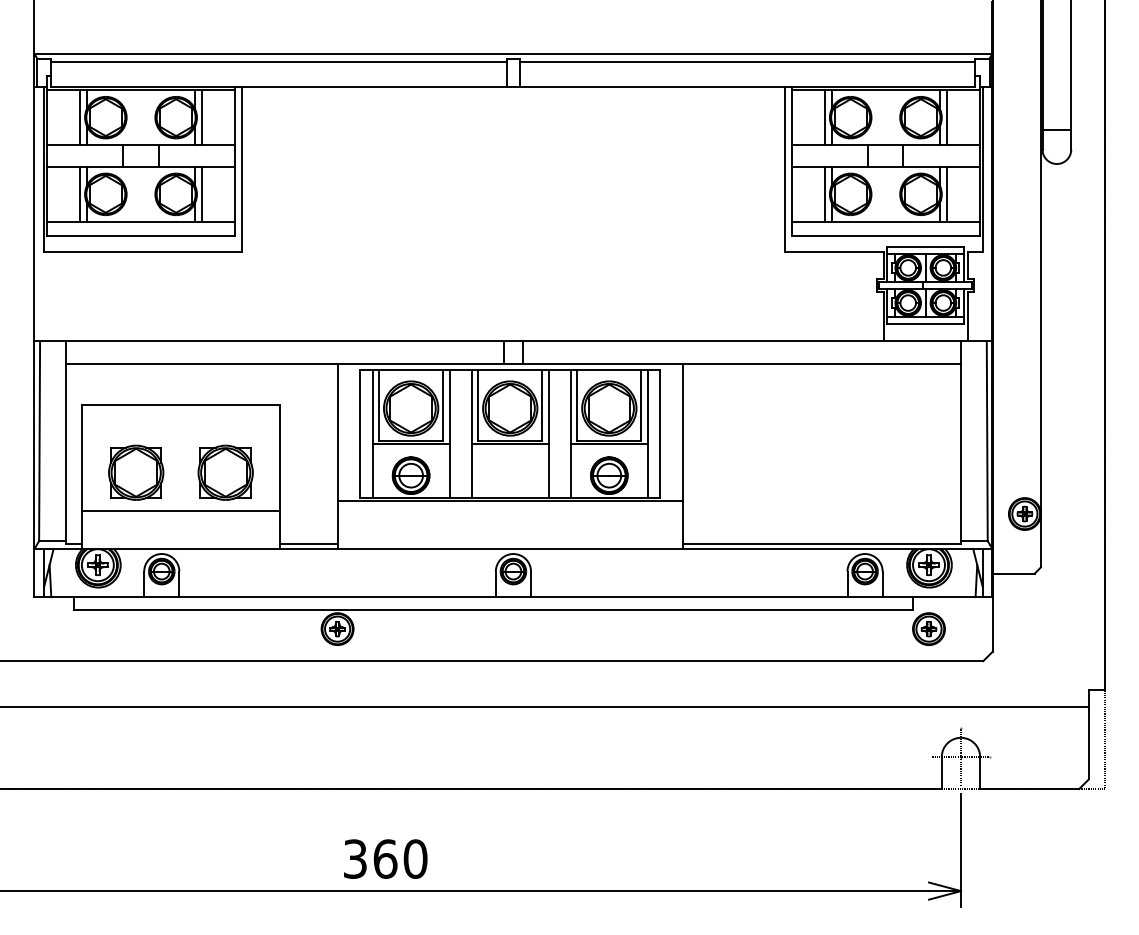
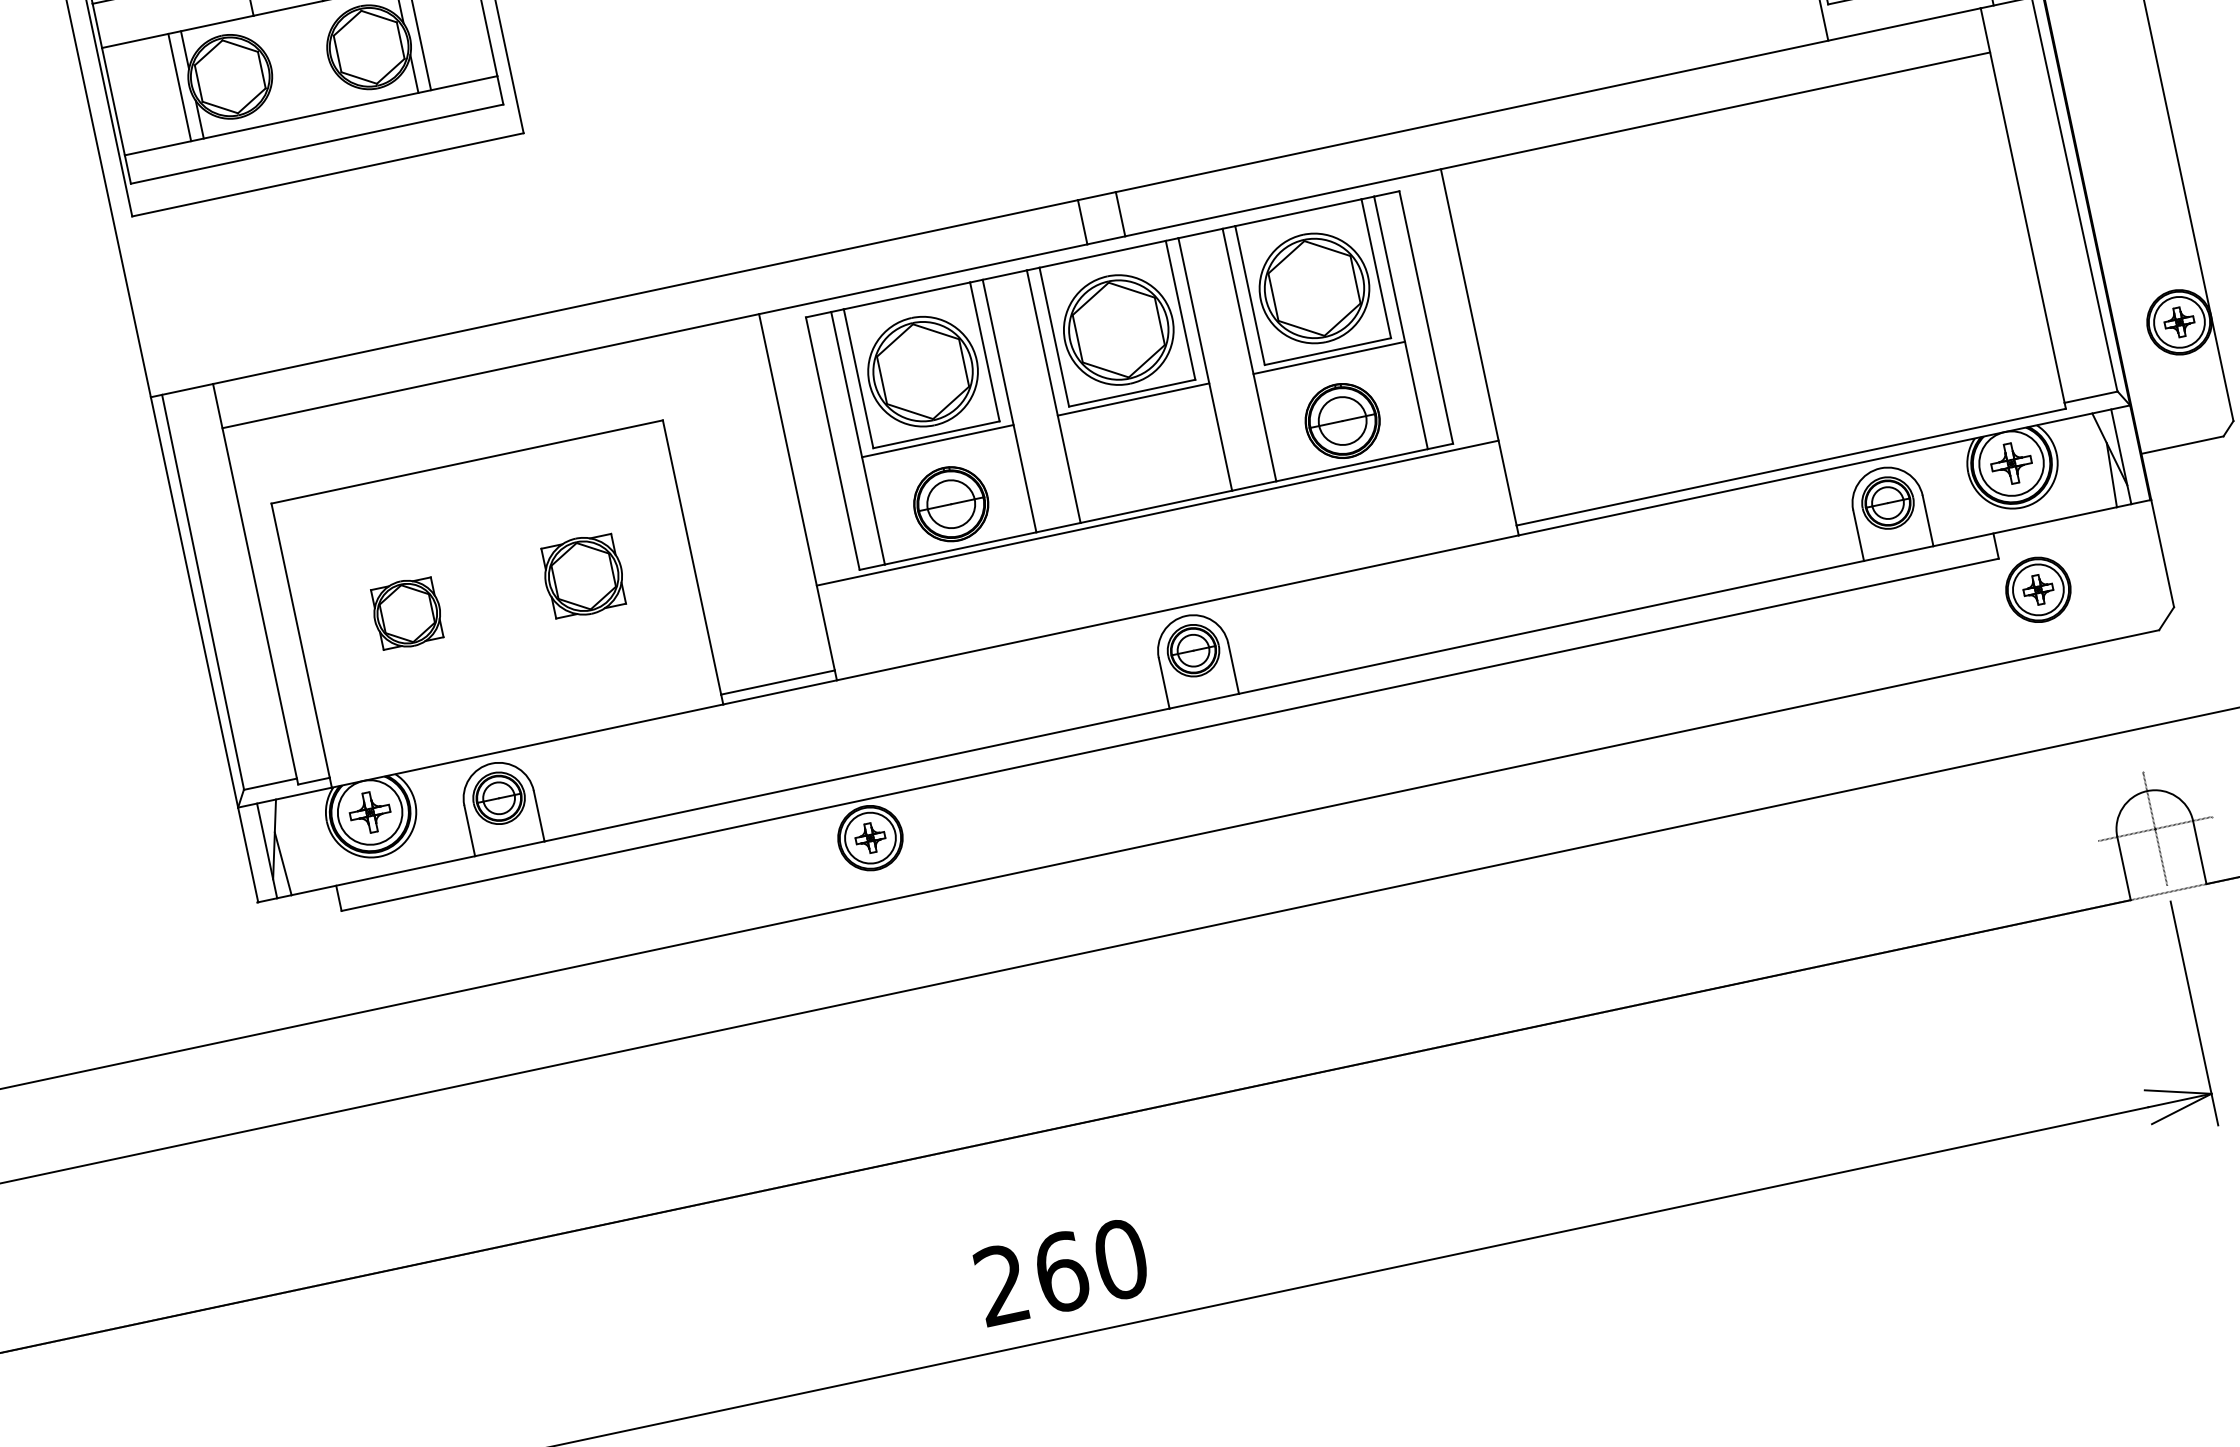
part: (136, 472) -> (407, 613), size x0.6
part: (225, 472) -> (583, 575), size x0.7
line: (180, 510) -> (510, 669), removed
text: (354, 858) -> (1000, 1284), 360 -> 260

